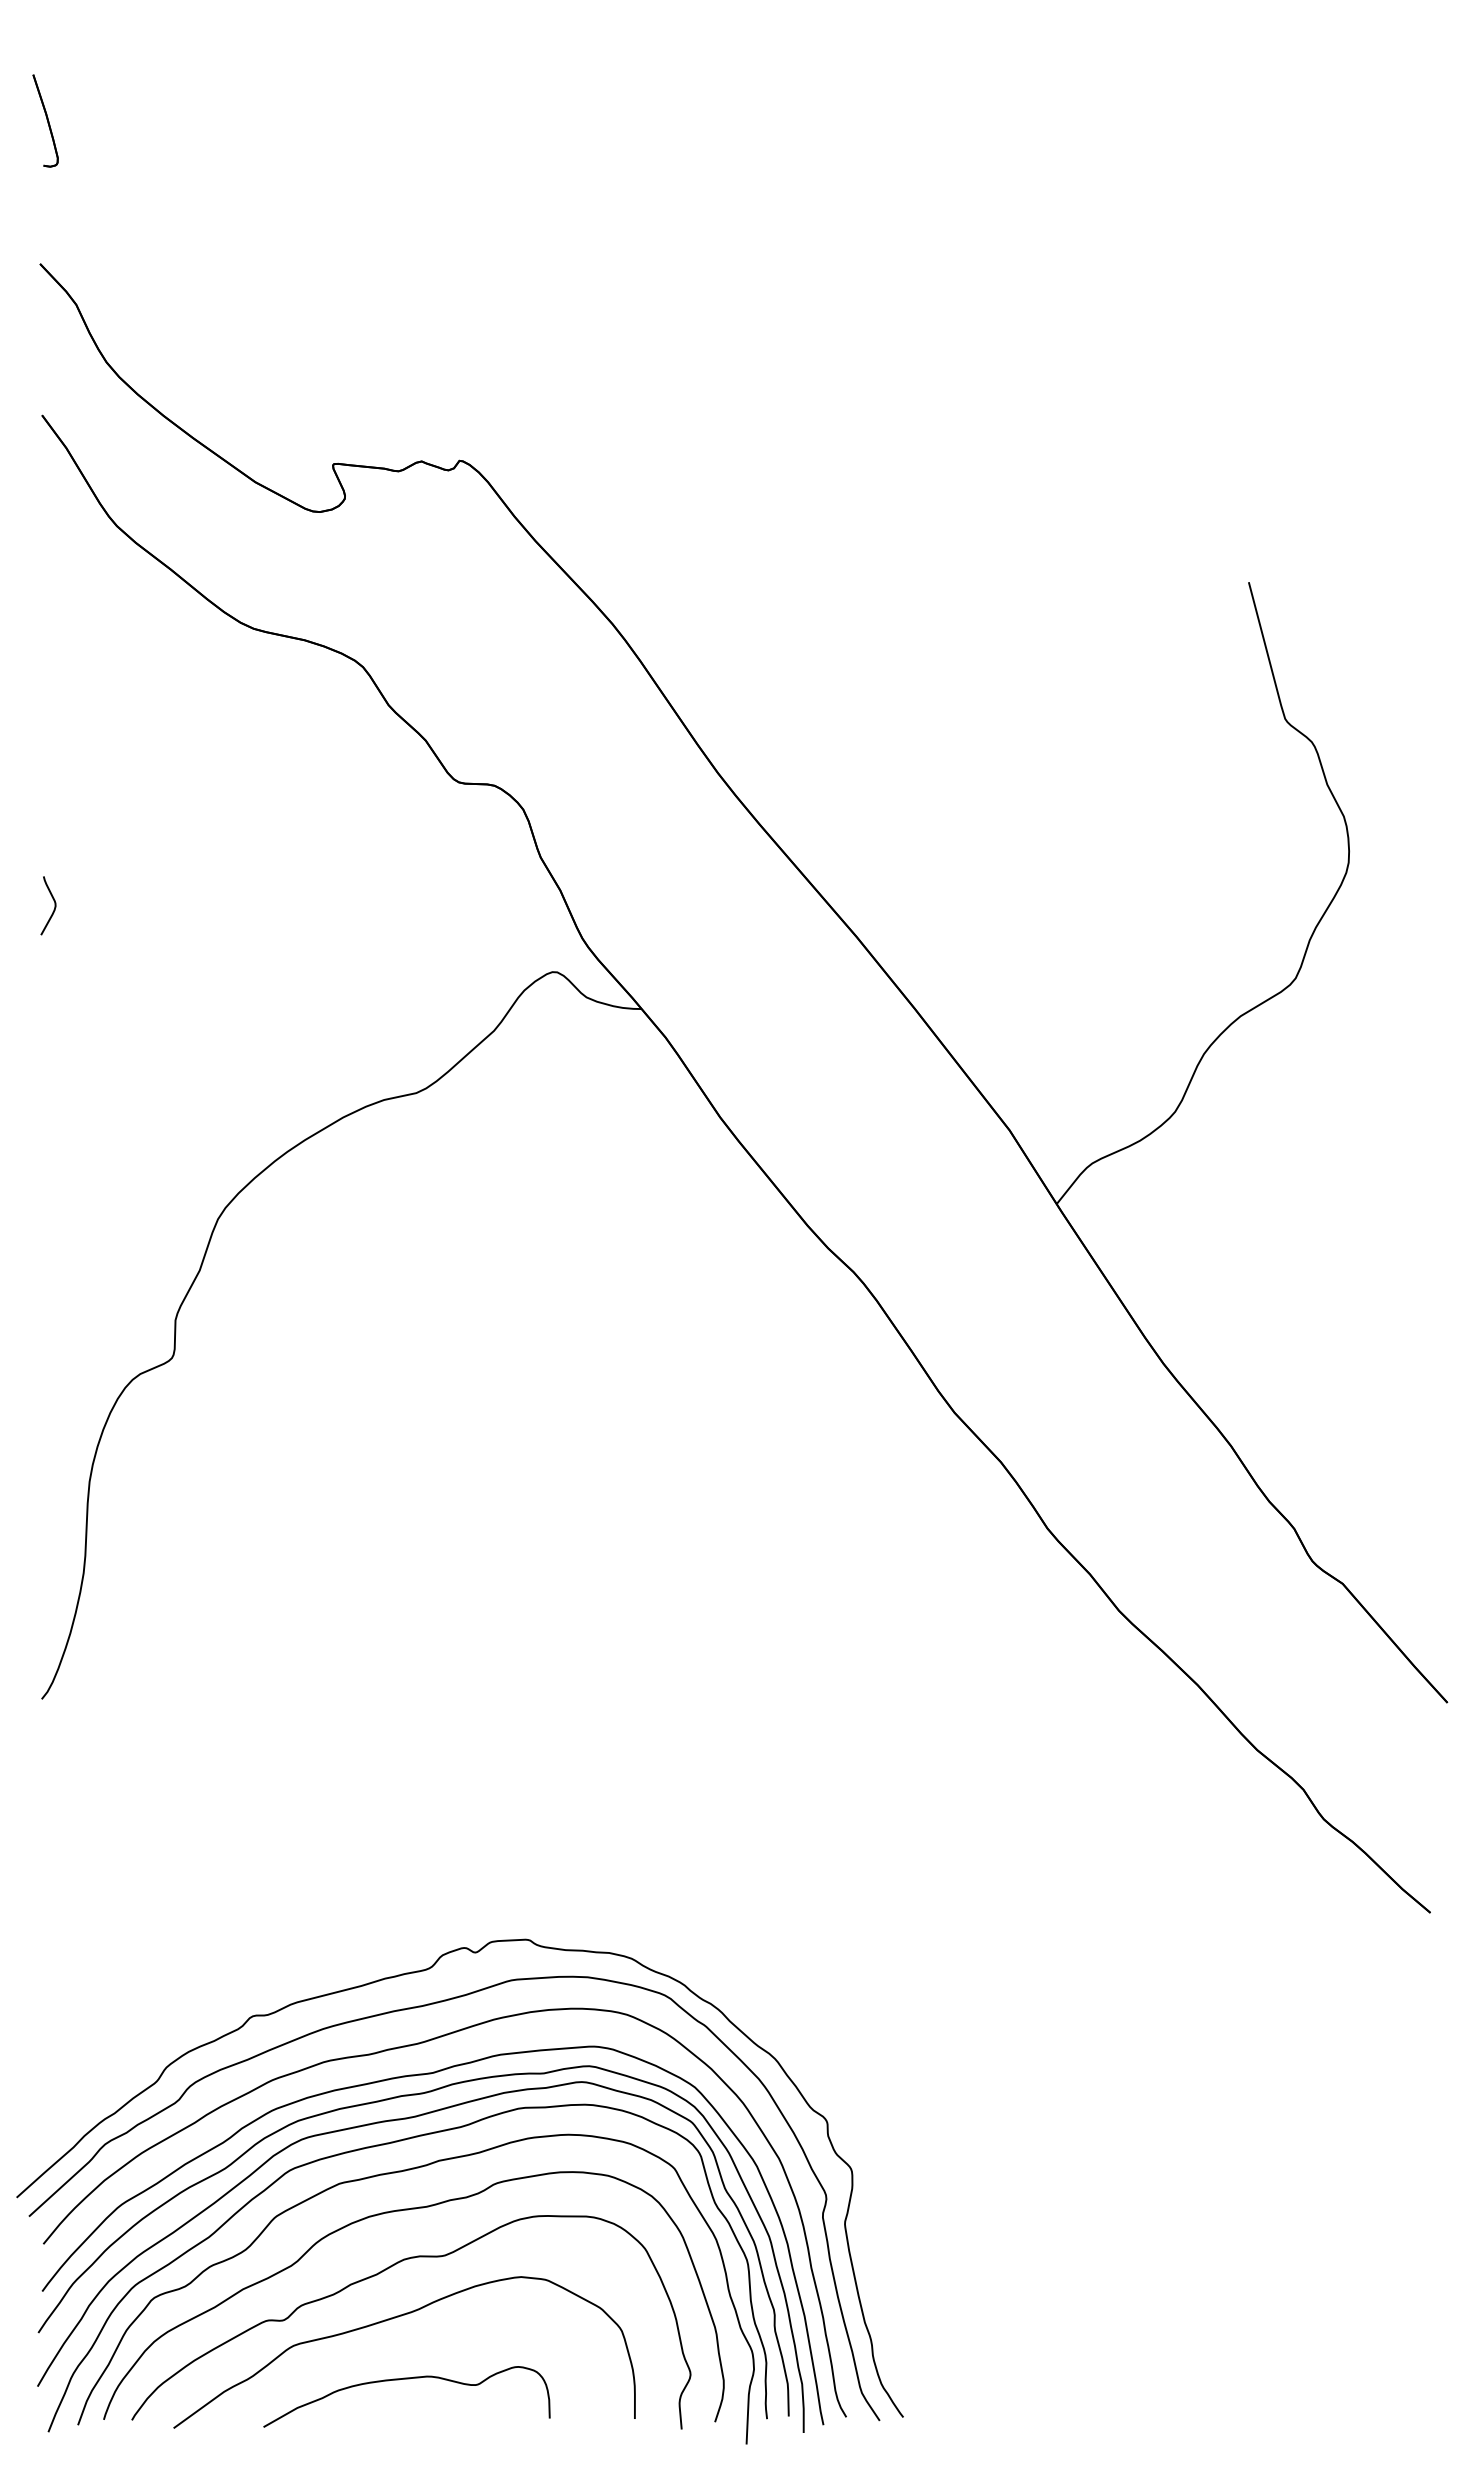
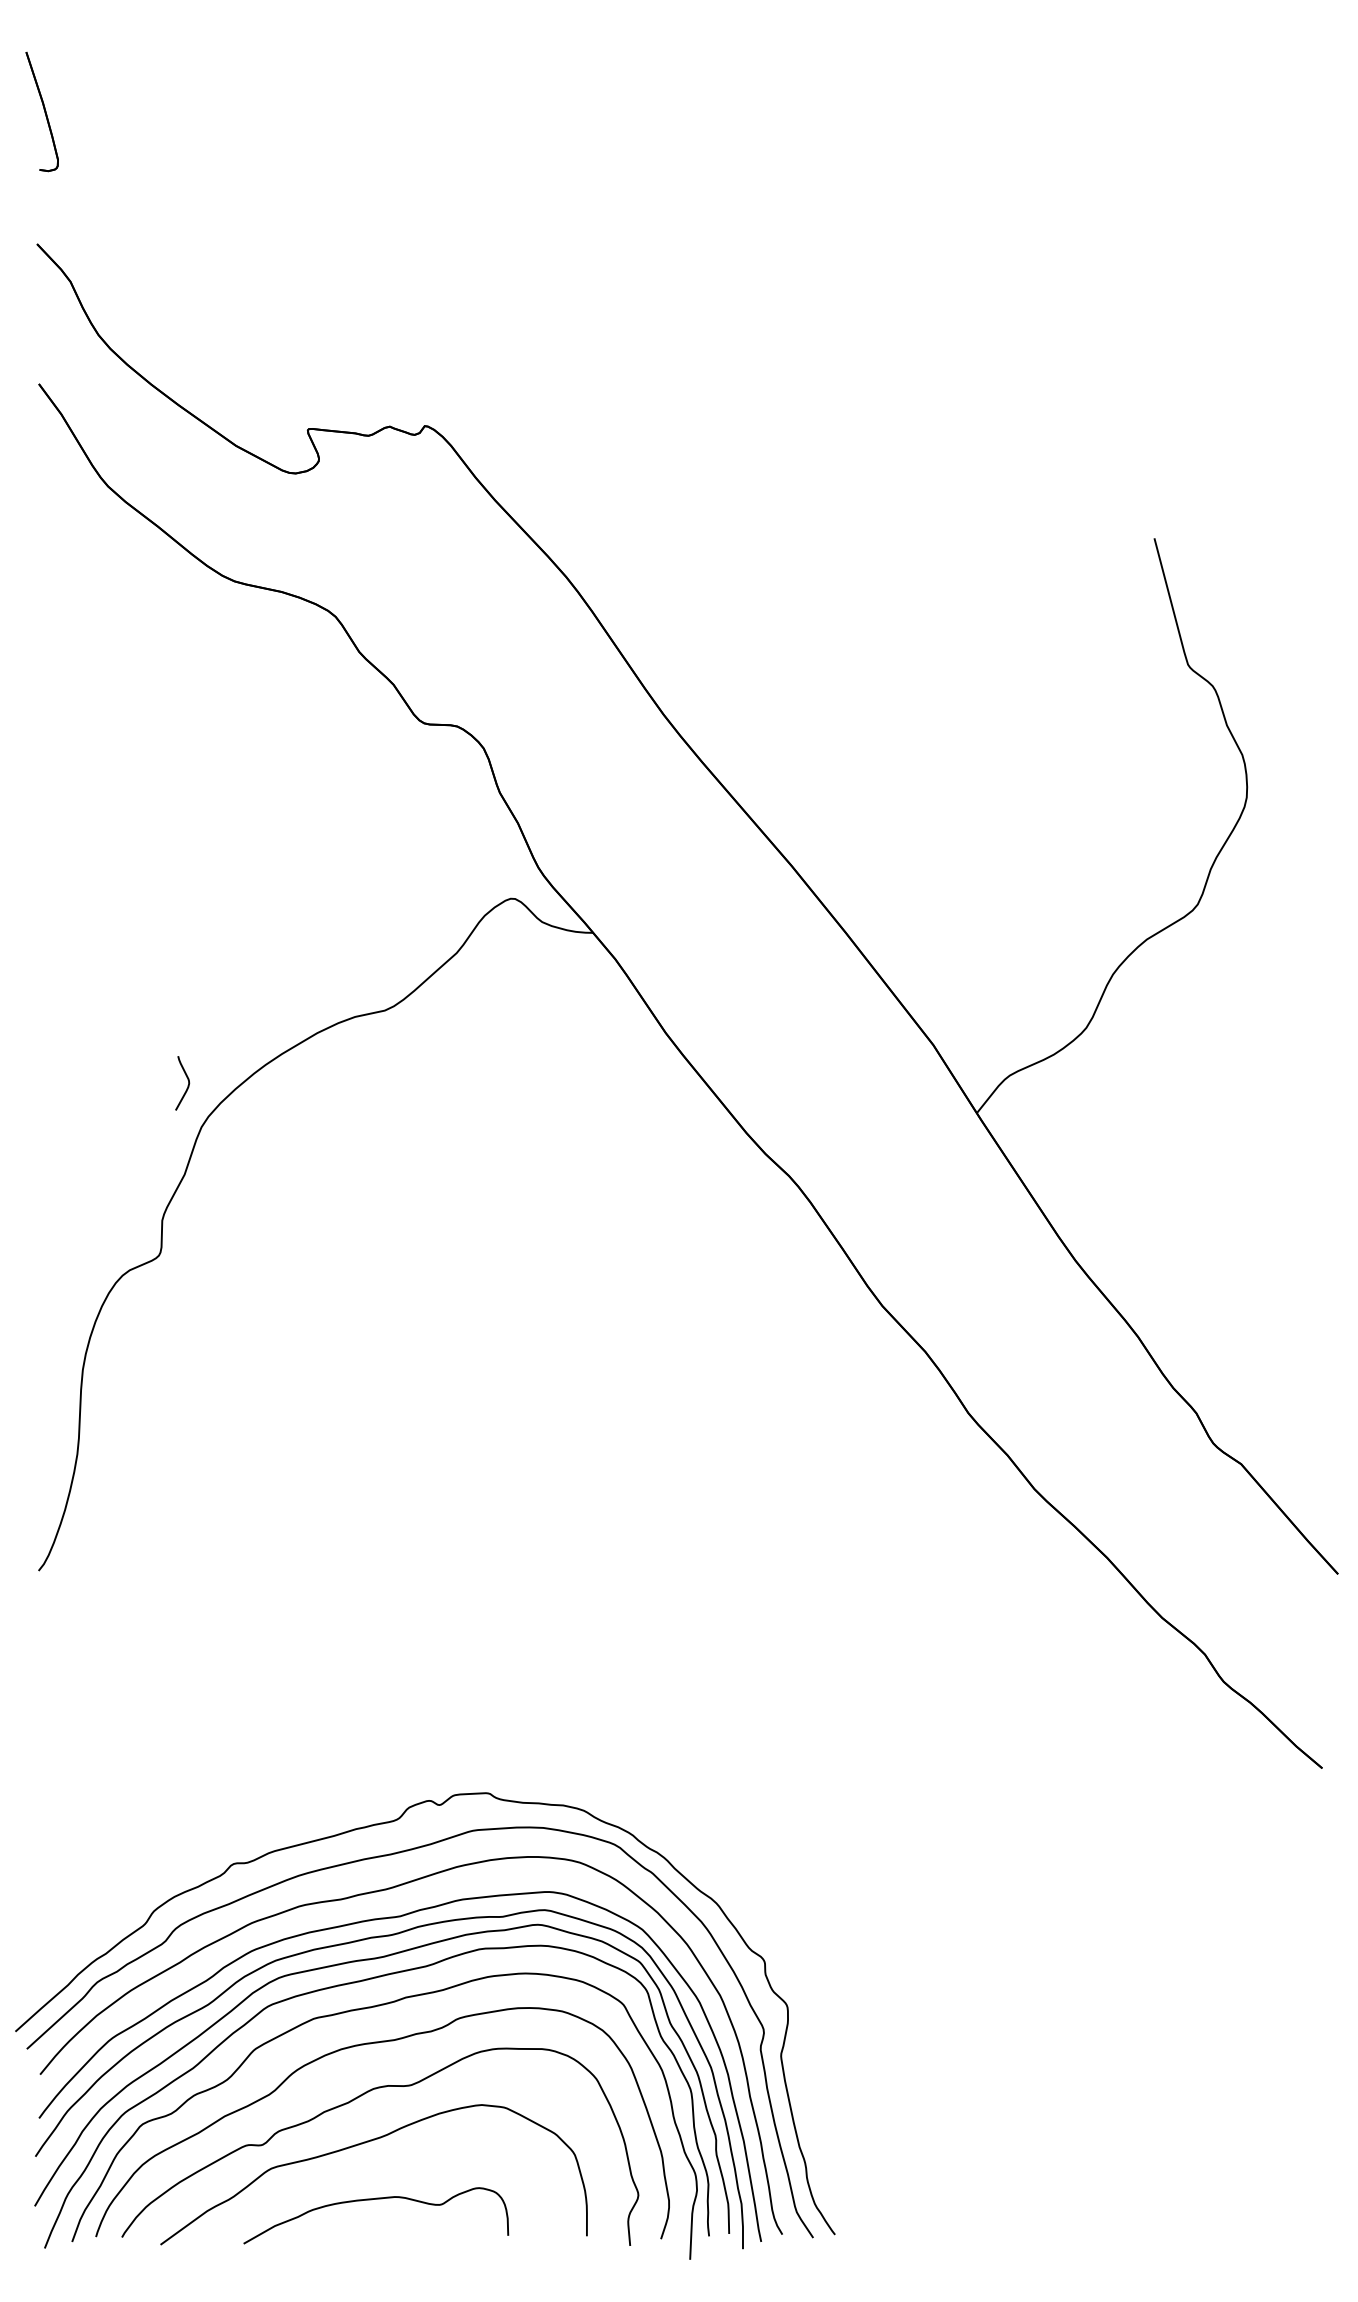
part: (45, 120) -> (42, 111), size x1.4
curve: (54, 905) -> (188, 1083), moved

